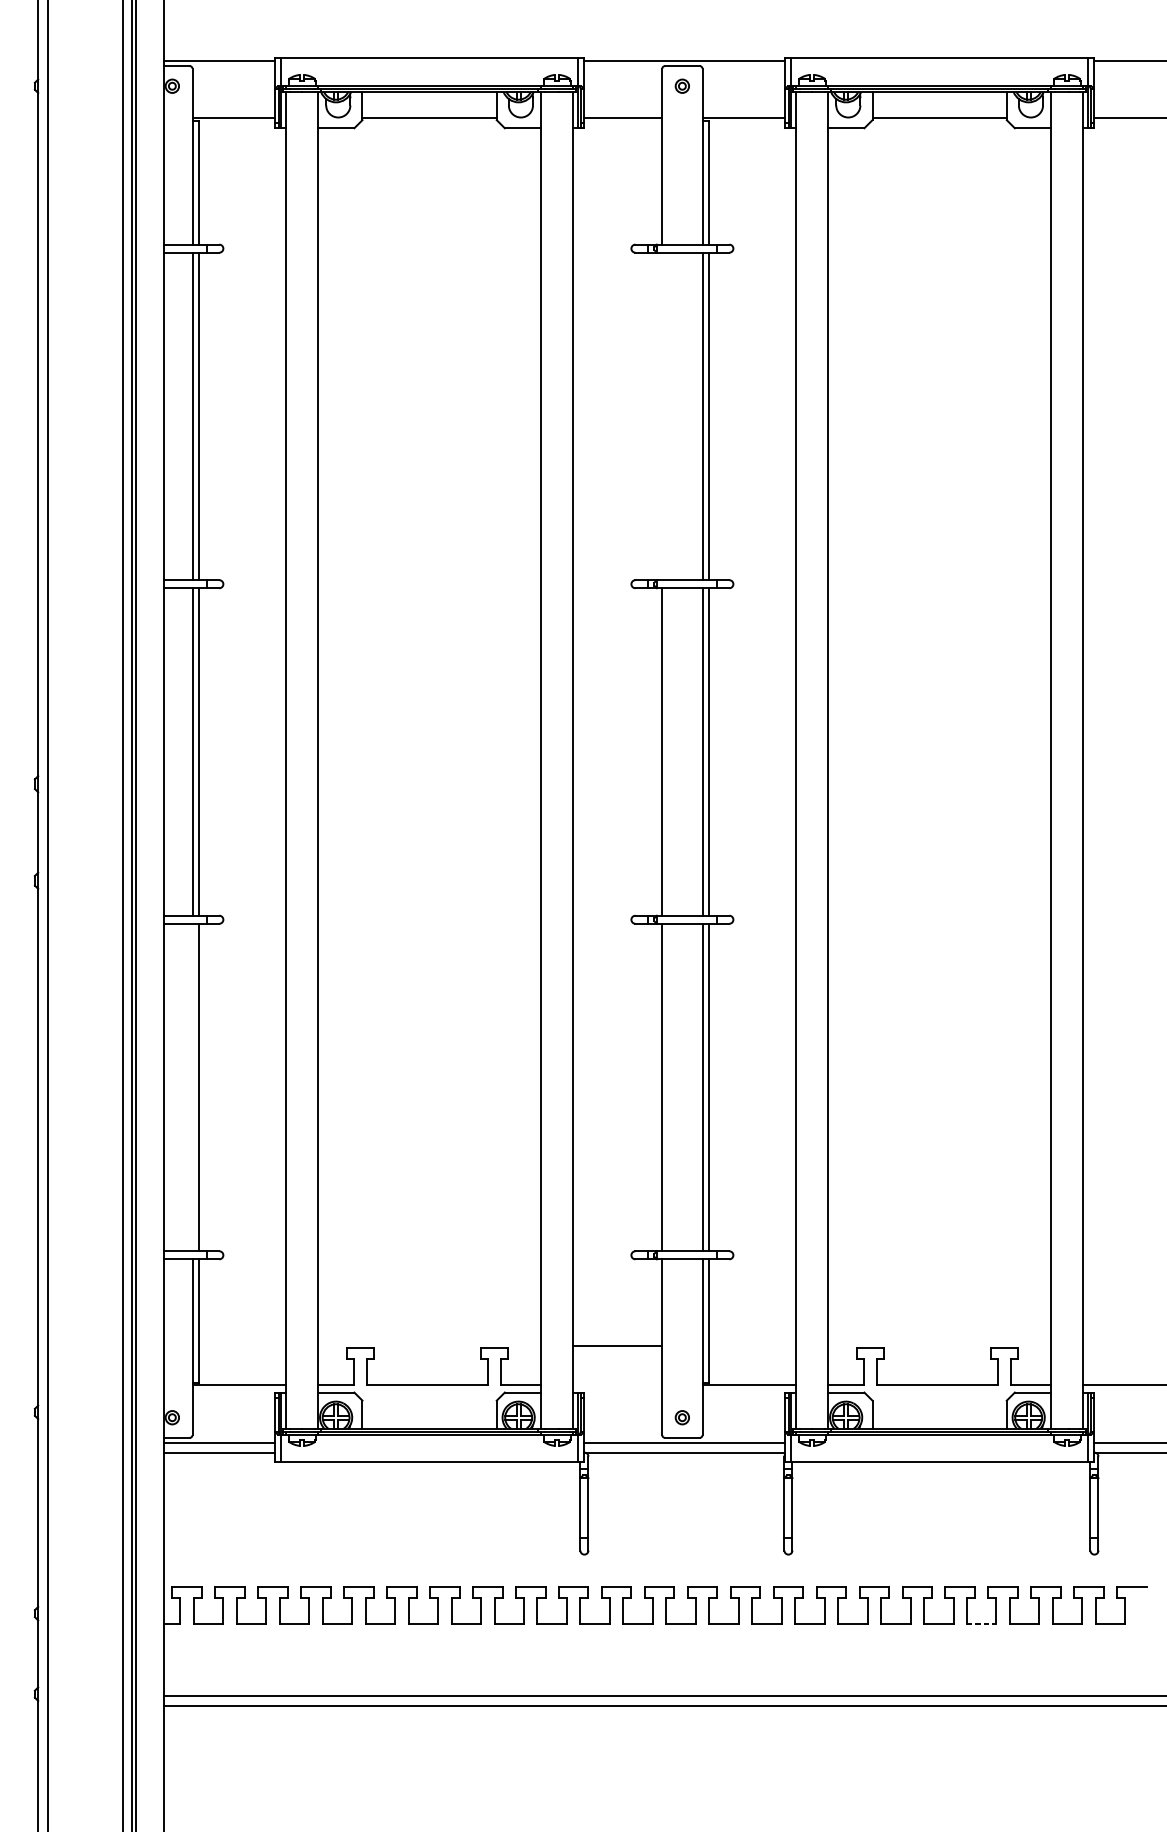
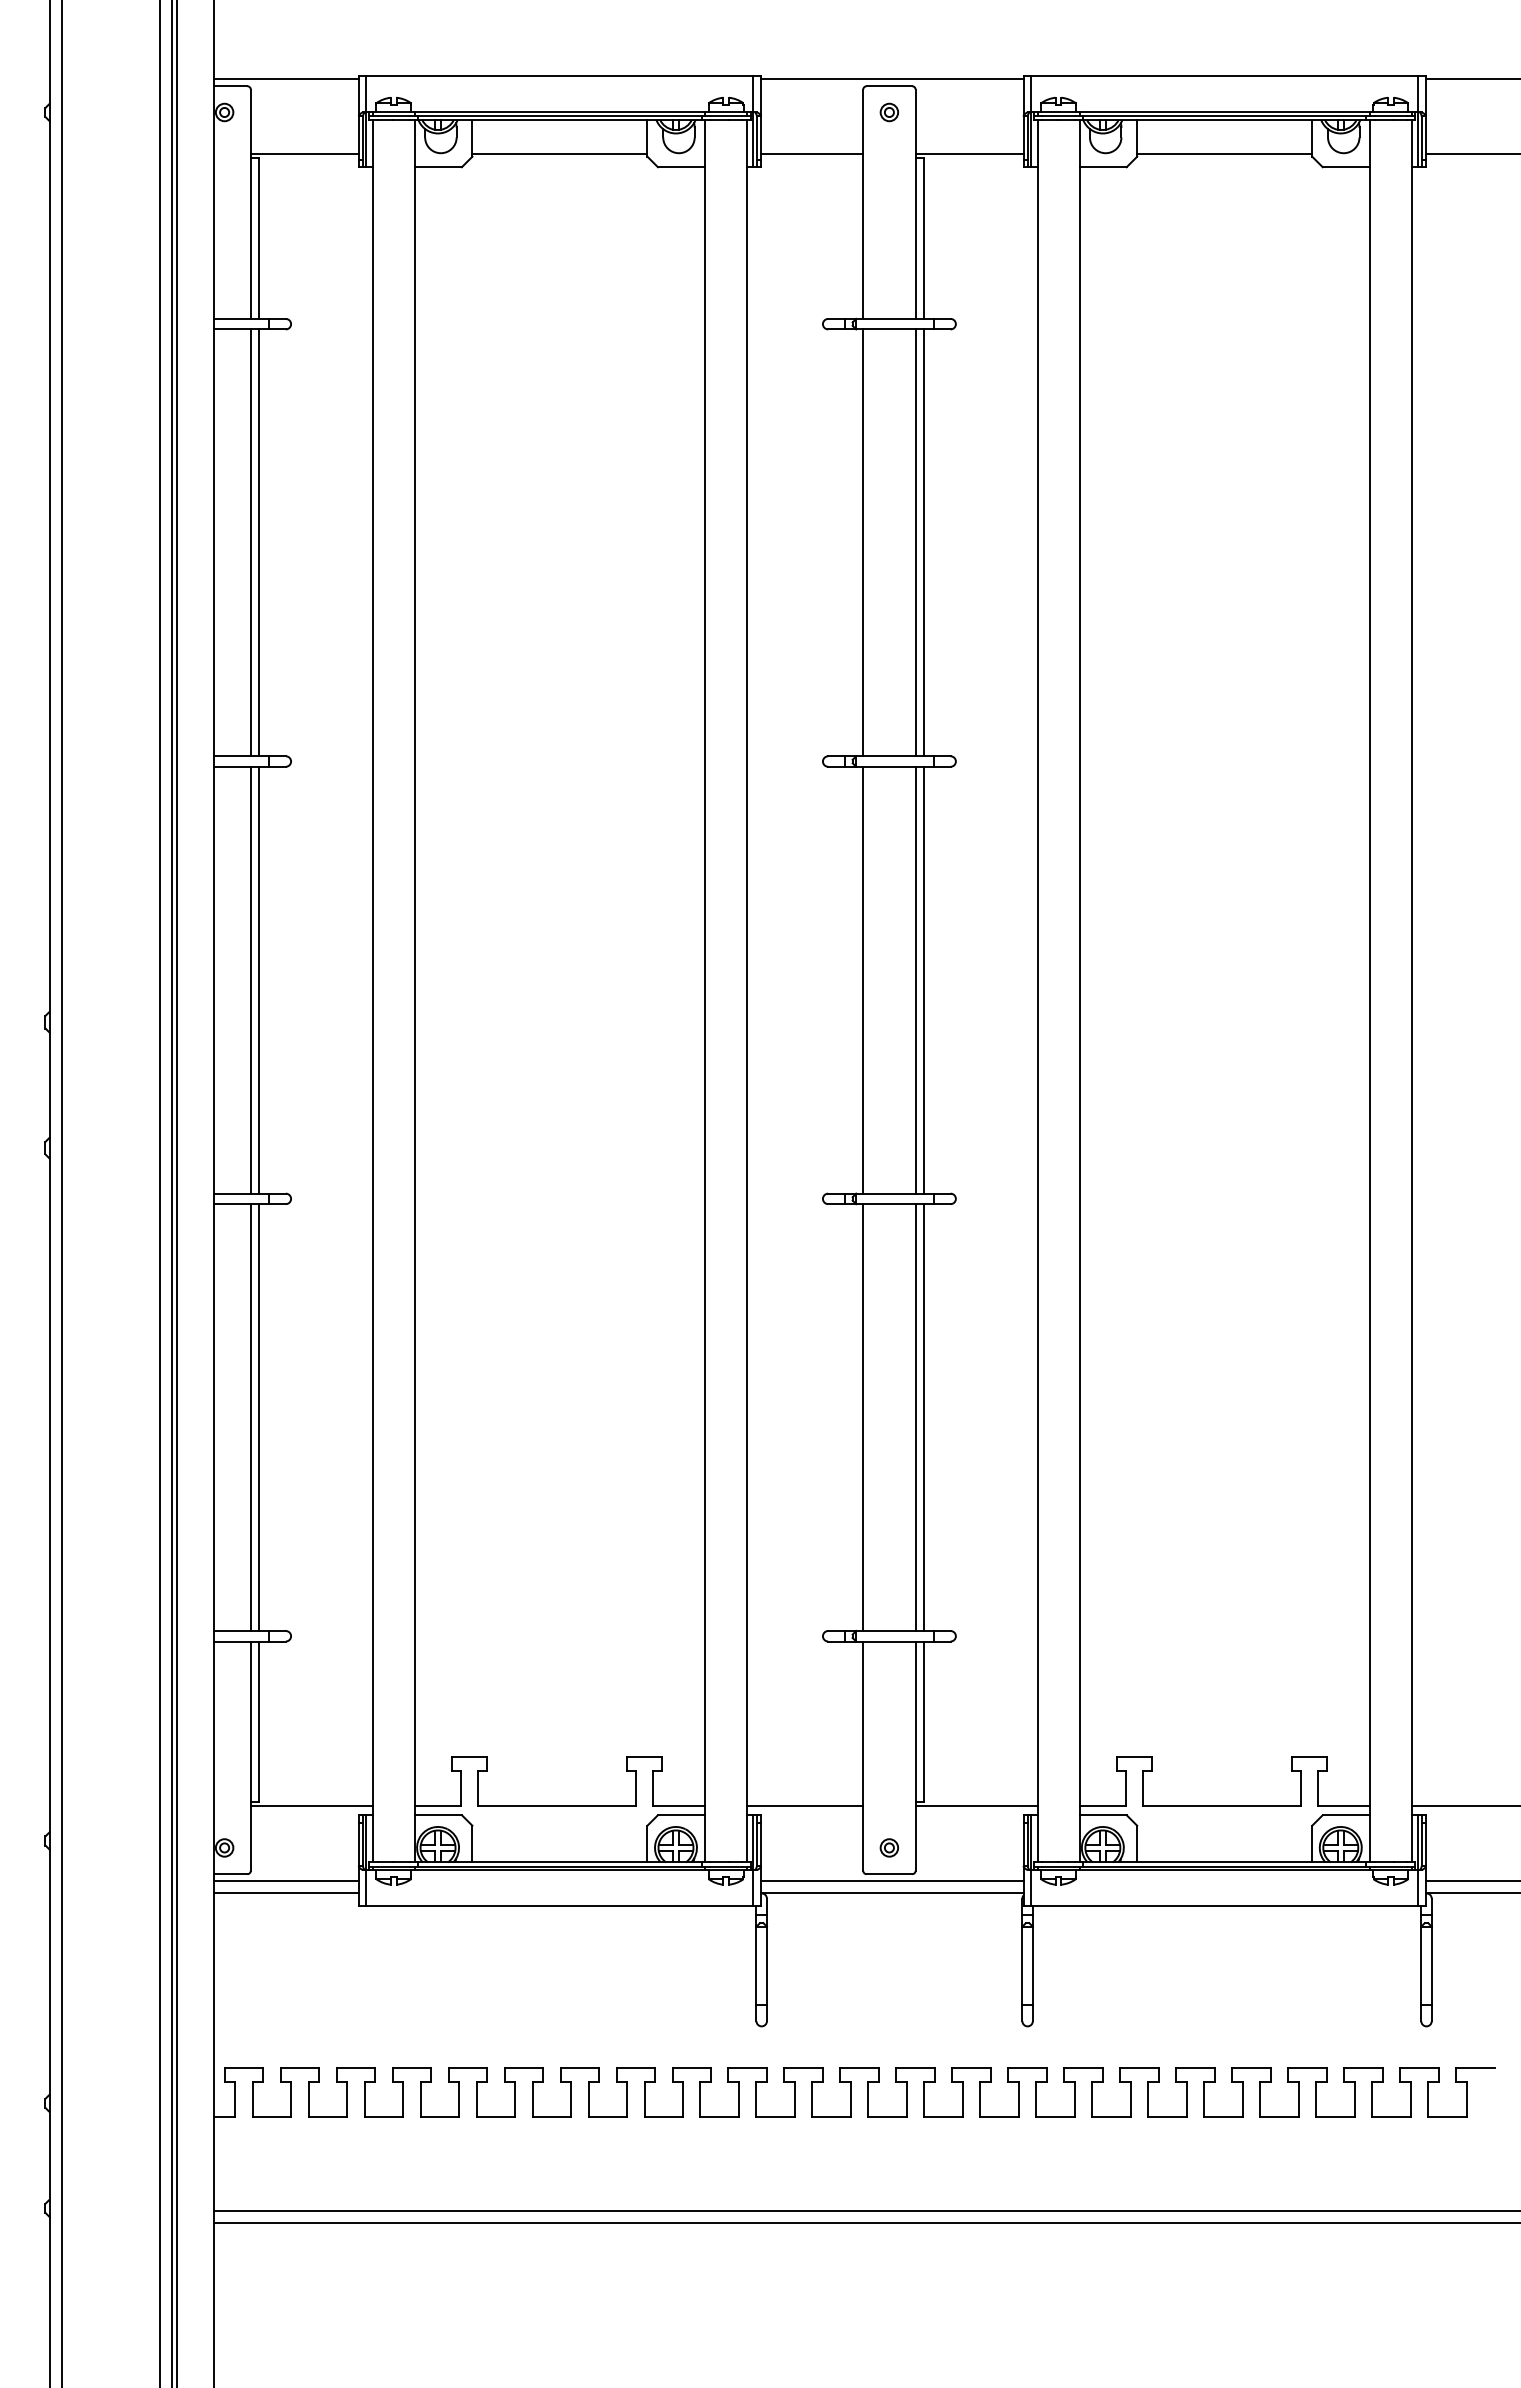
line: (662, 416) -> (863, 542), added
line: (192, 1087) -> (250, 1417), added
line: (618, 1346) -> (805, 1805), moved
line: (982, 1624) -> (1280, 2117), dashed -> solid

